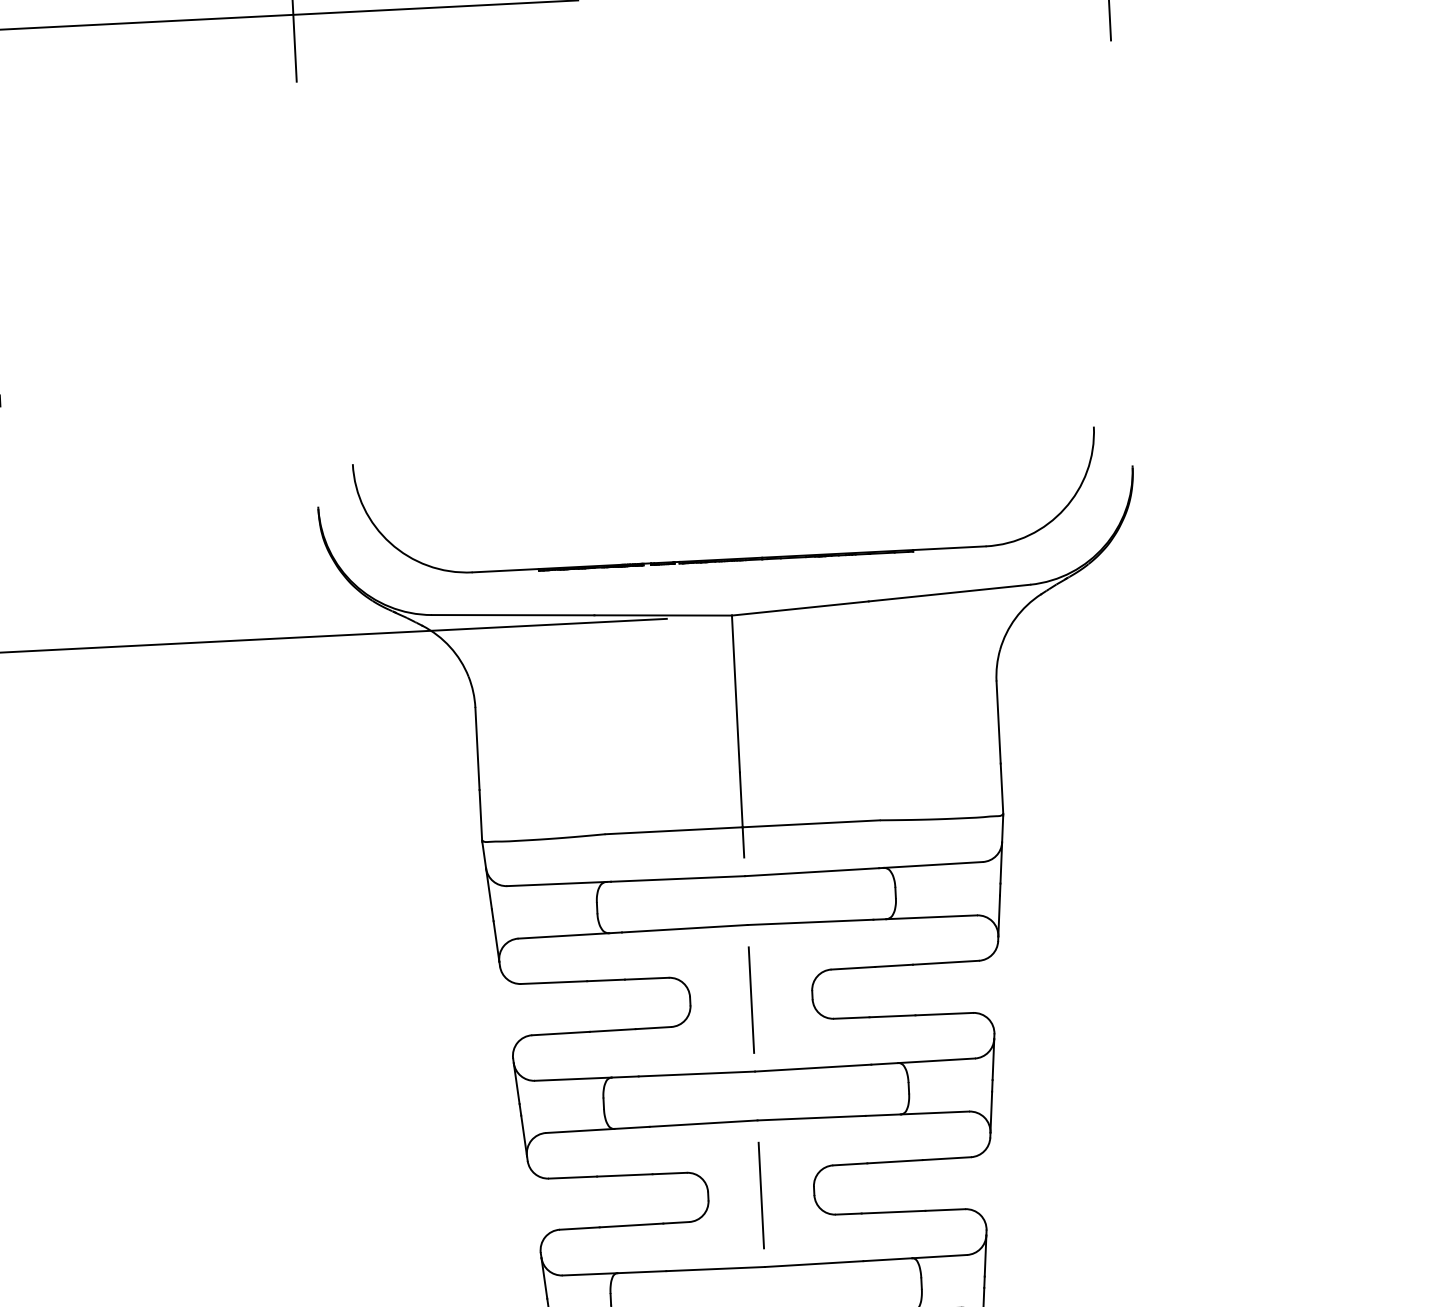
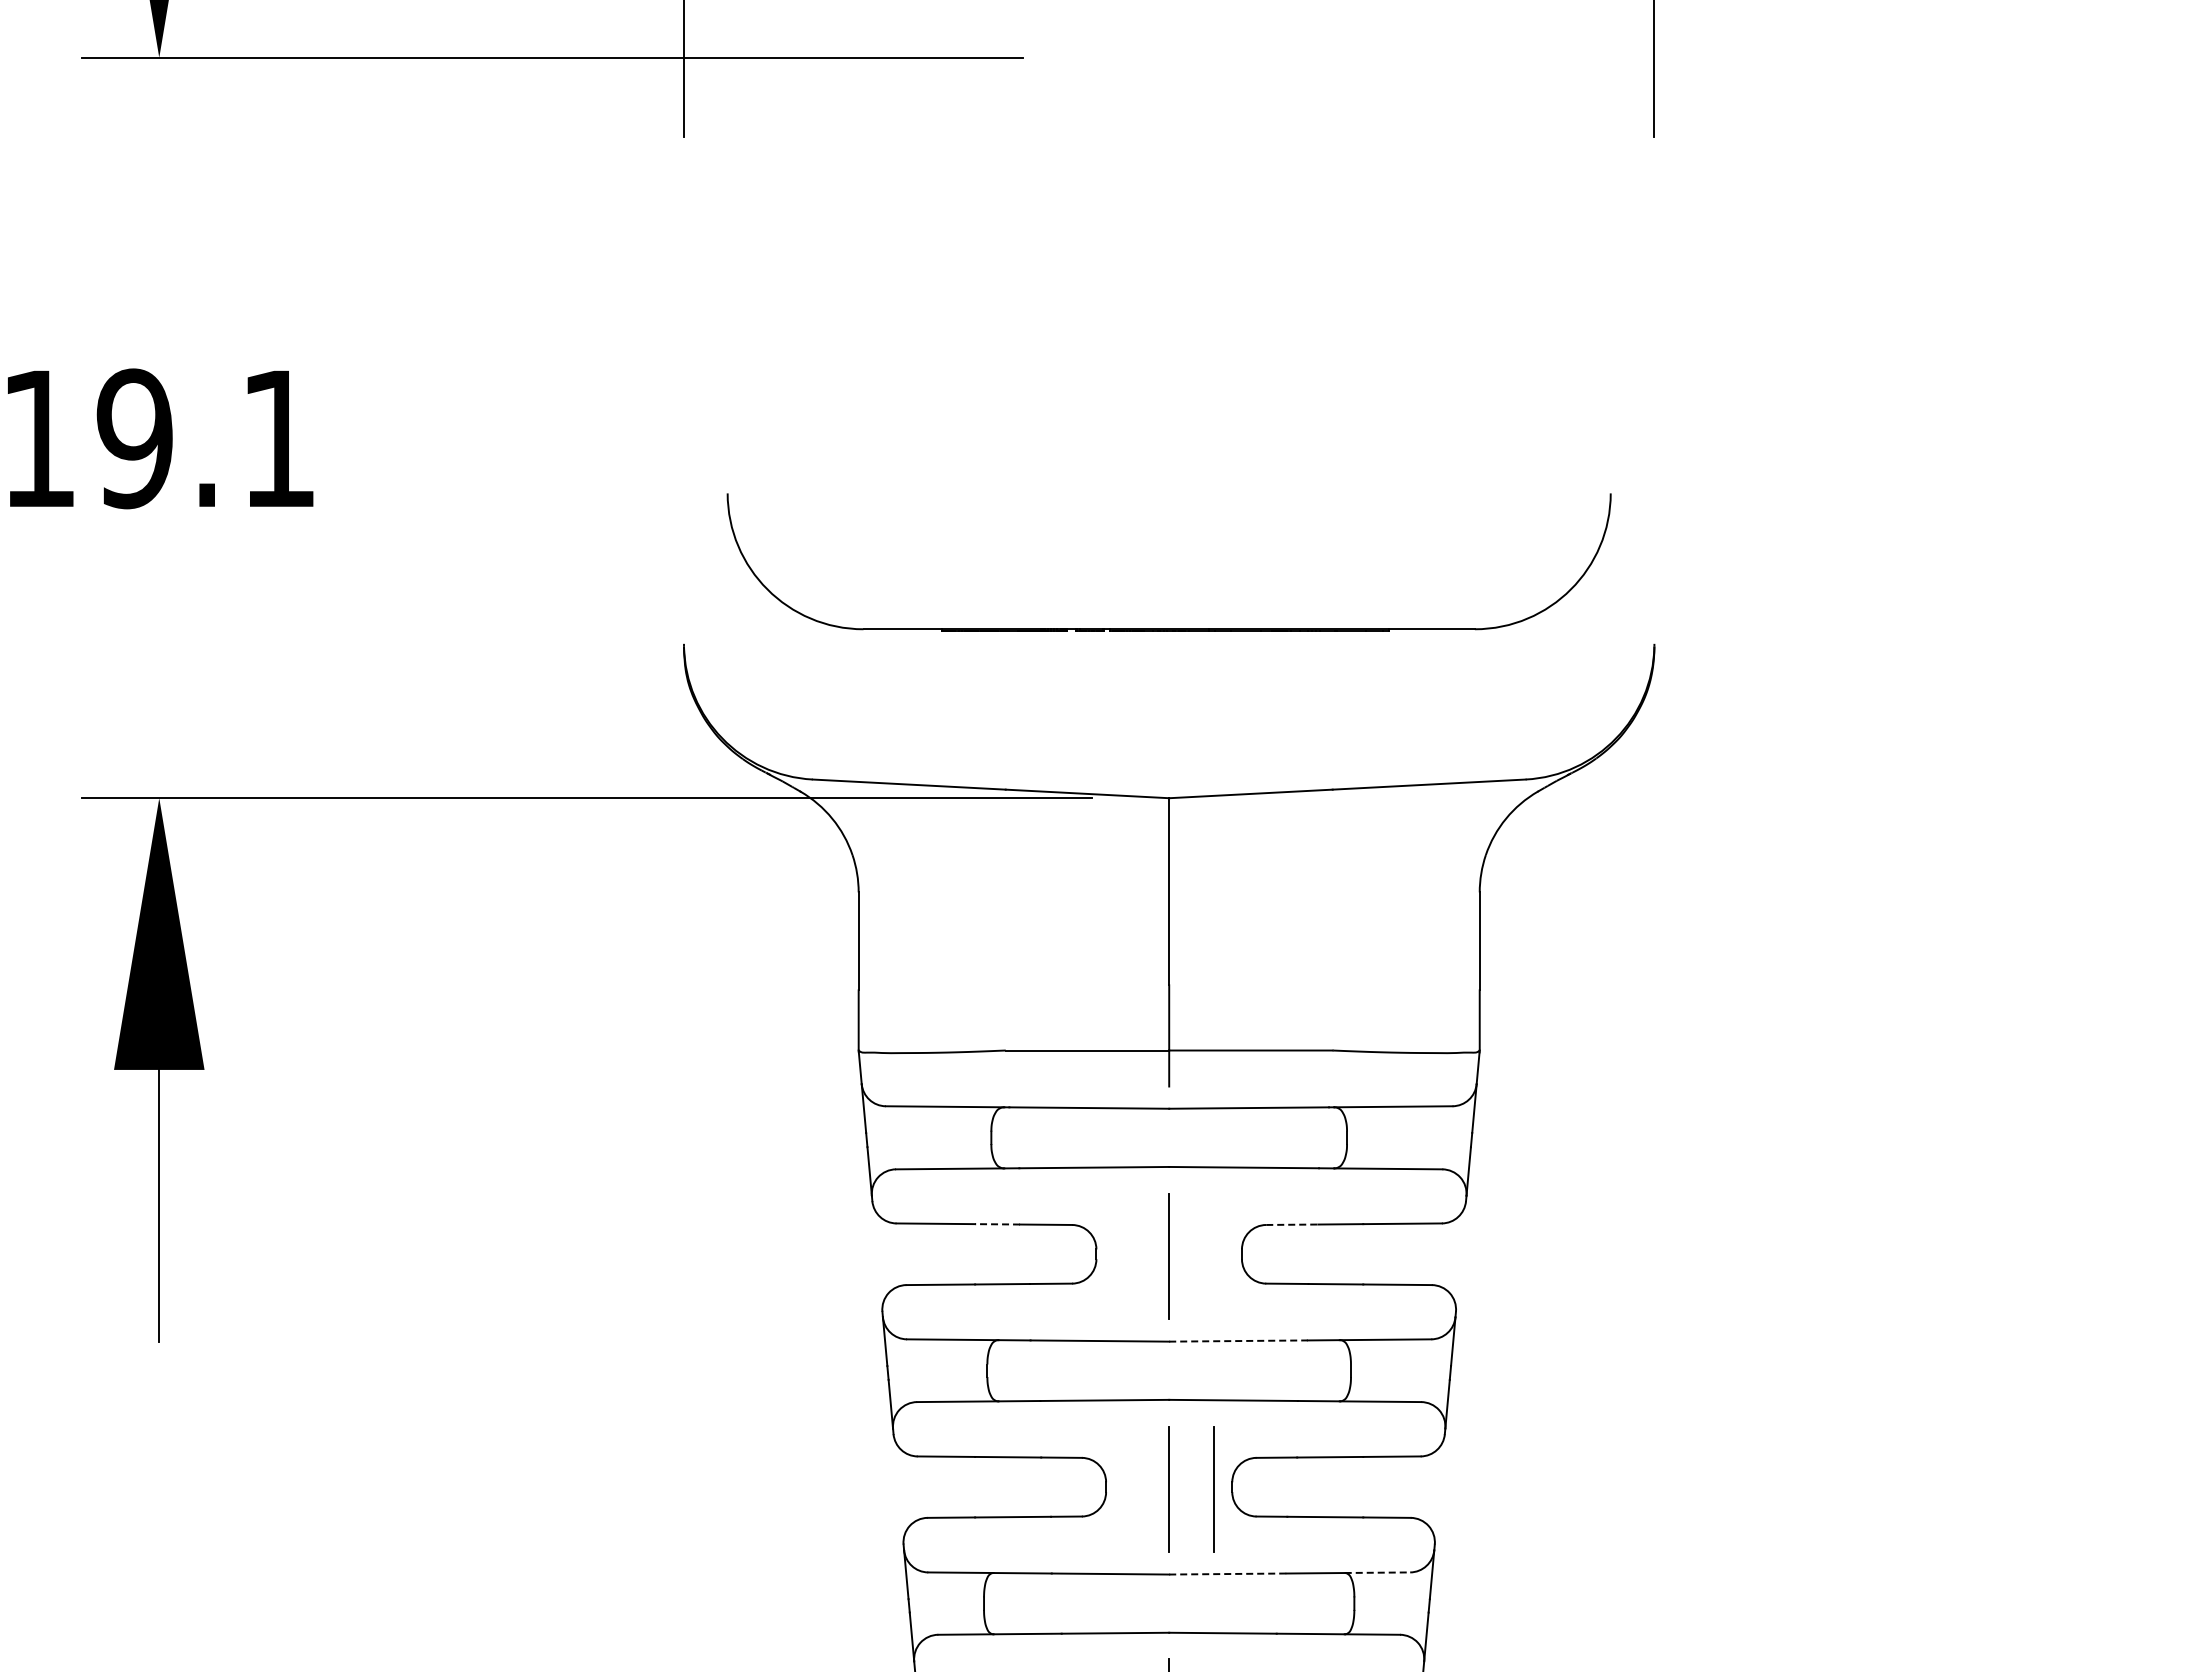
part: (728, 558) -> (1168, 628), moved
line: (853, 968) -> (1292, 1224), solid -> dashed
line: (606, 980) -> (997, 1224), solid -> dashed
line: (814, 1068) -> (1239, 1341), solid -> dashed
line: (798, 1193) -> (1213, 1489), added
line: (939, 1256) -> (1377, 1572), solid -> dashed
line: (813, 1264) -> (1227, 1574), solid -> dashed

